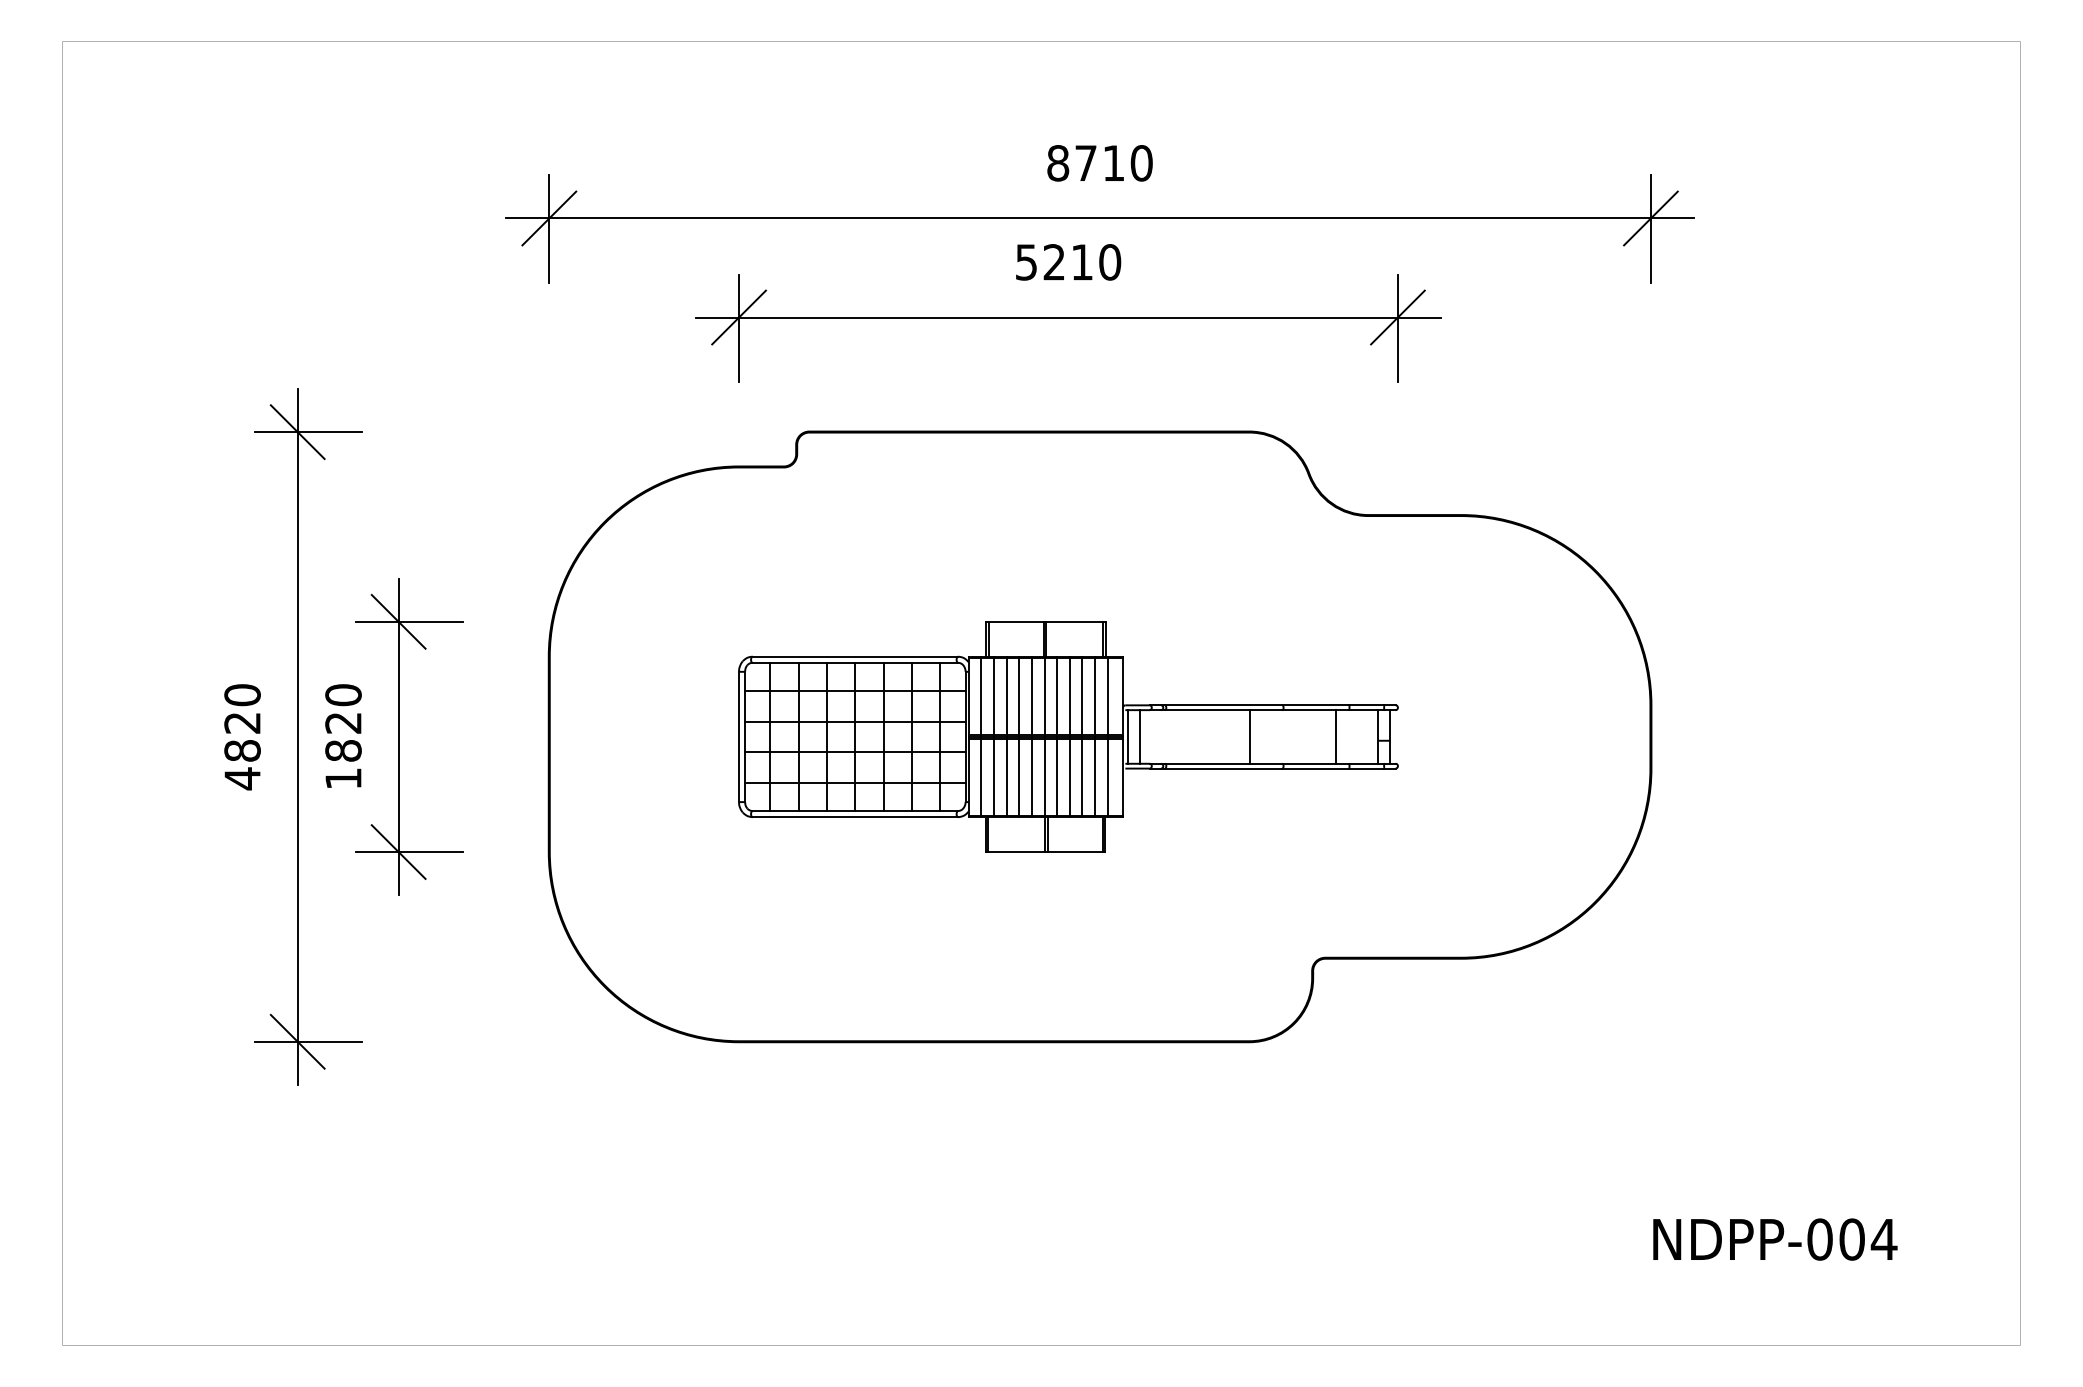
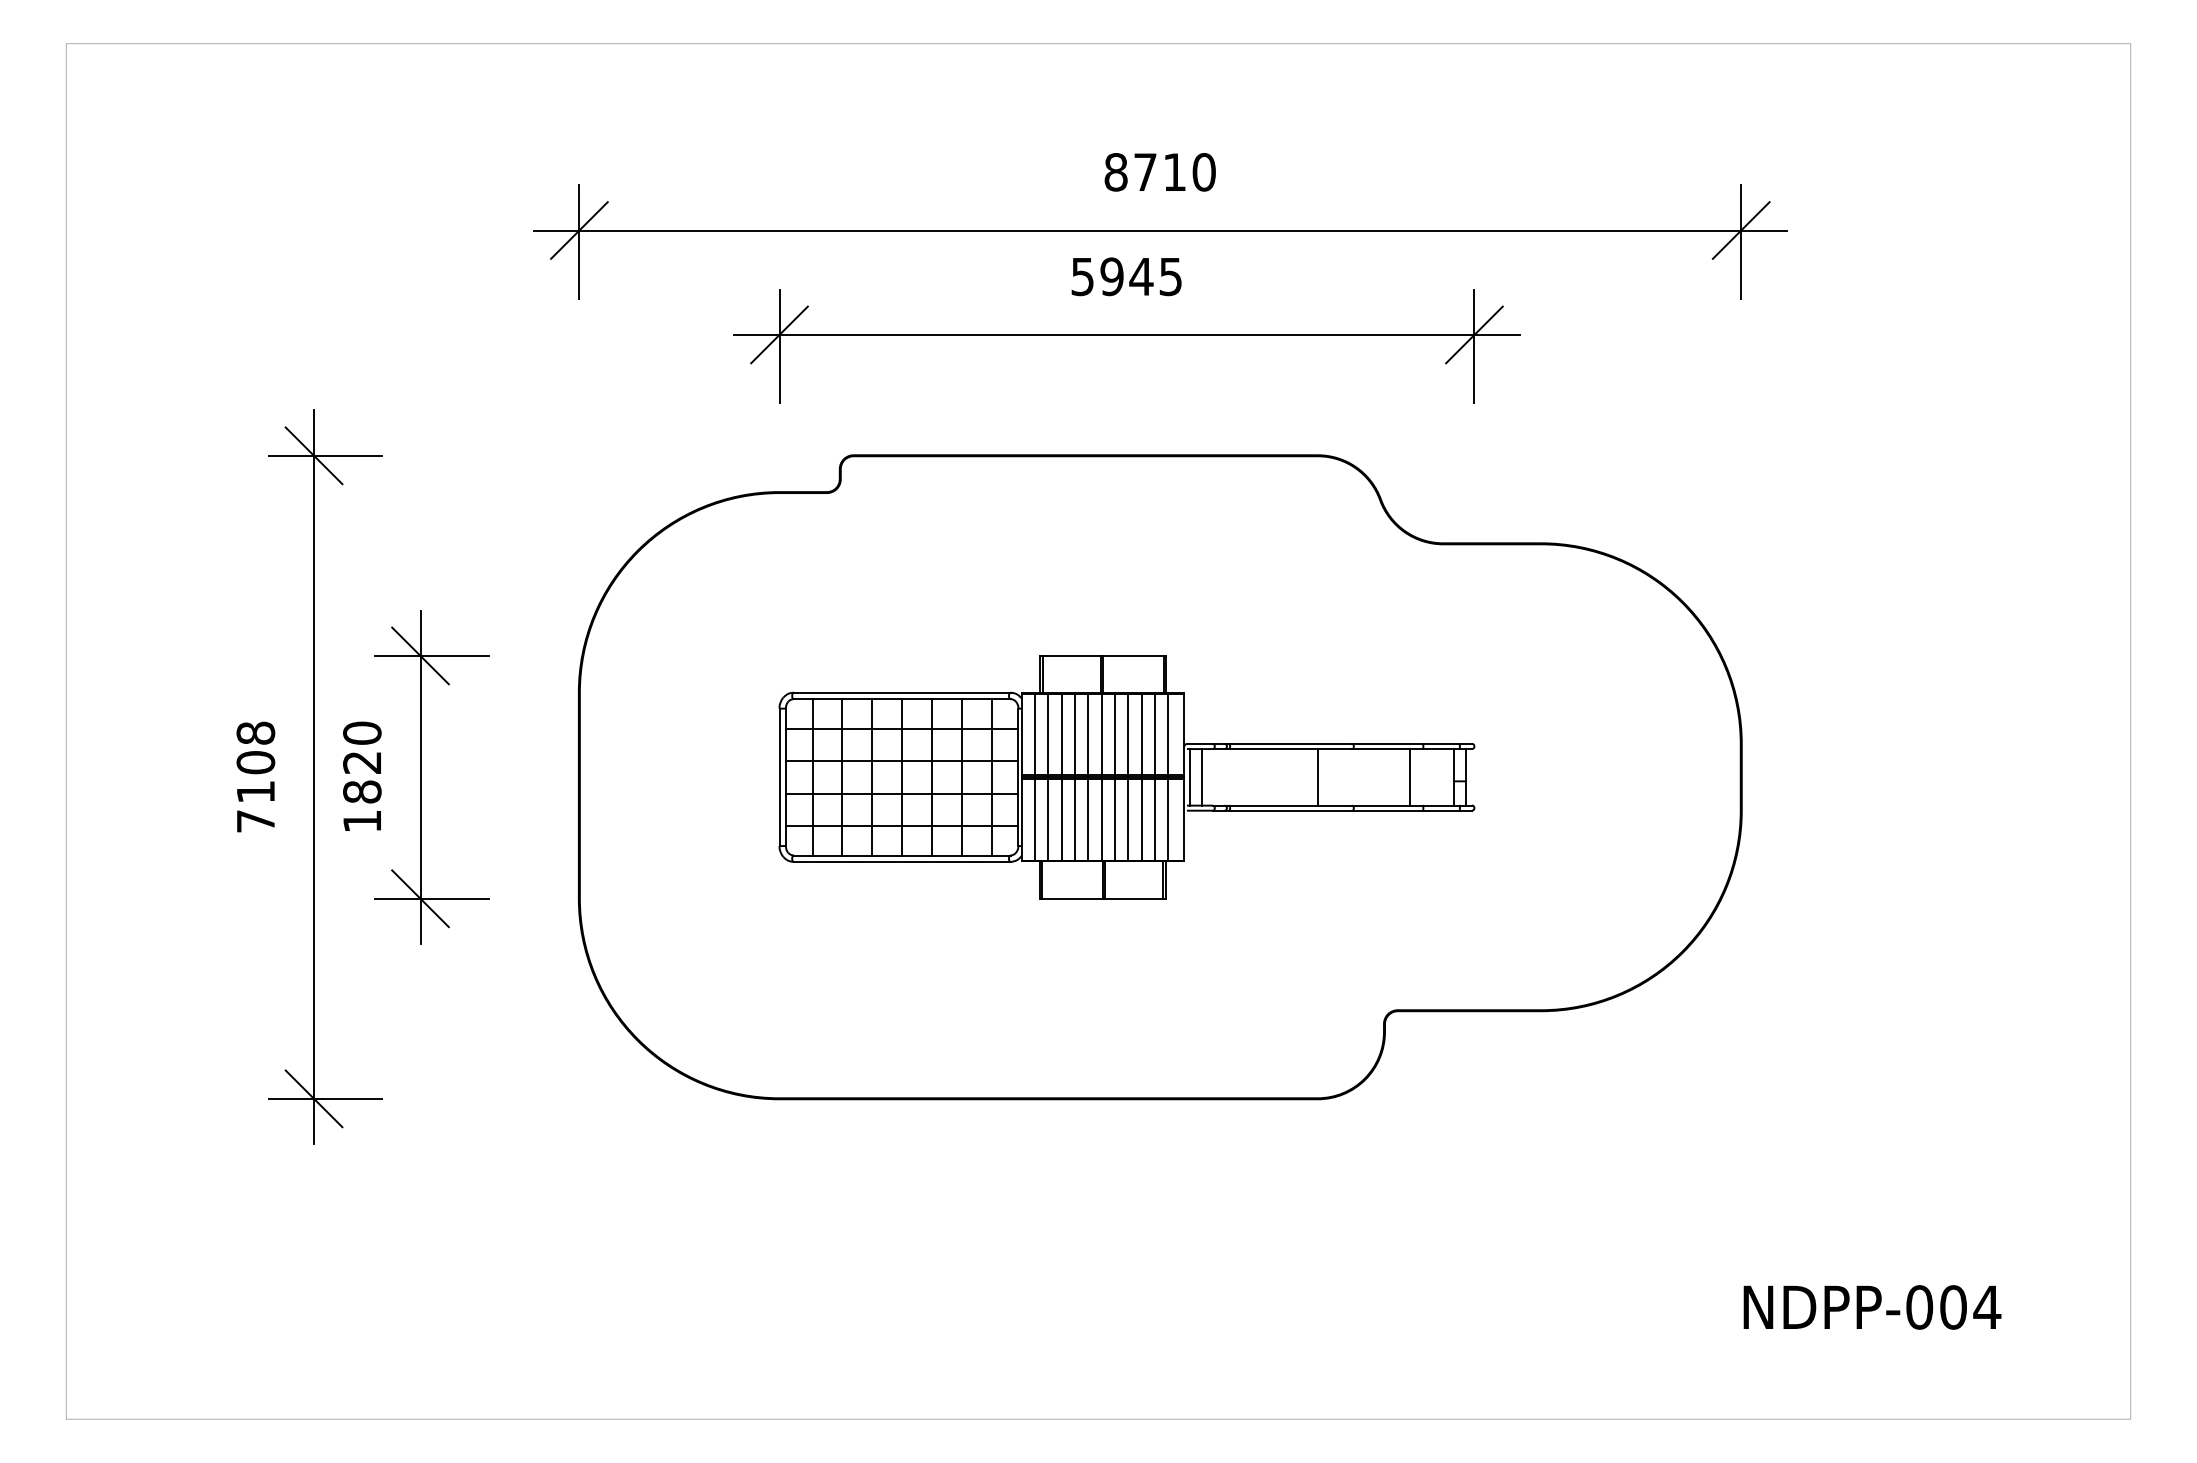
text: (1082, 262) -> (1141, 276), 5210 -> 5945
text: (242, 737) -> (255, 777), 4820 -> 7108

